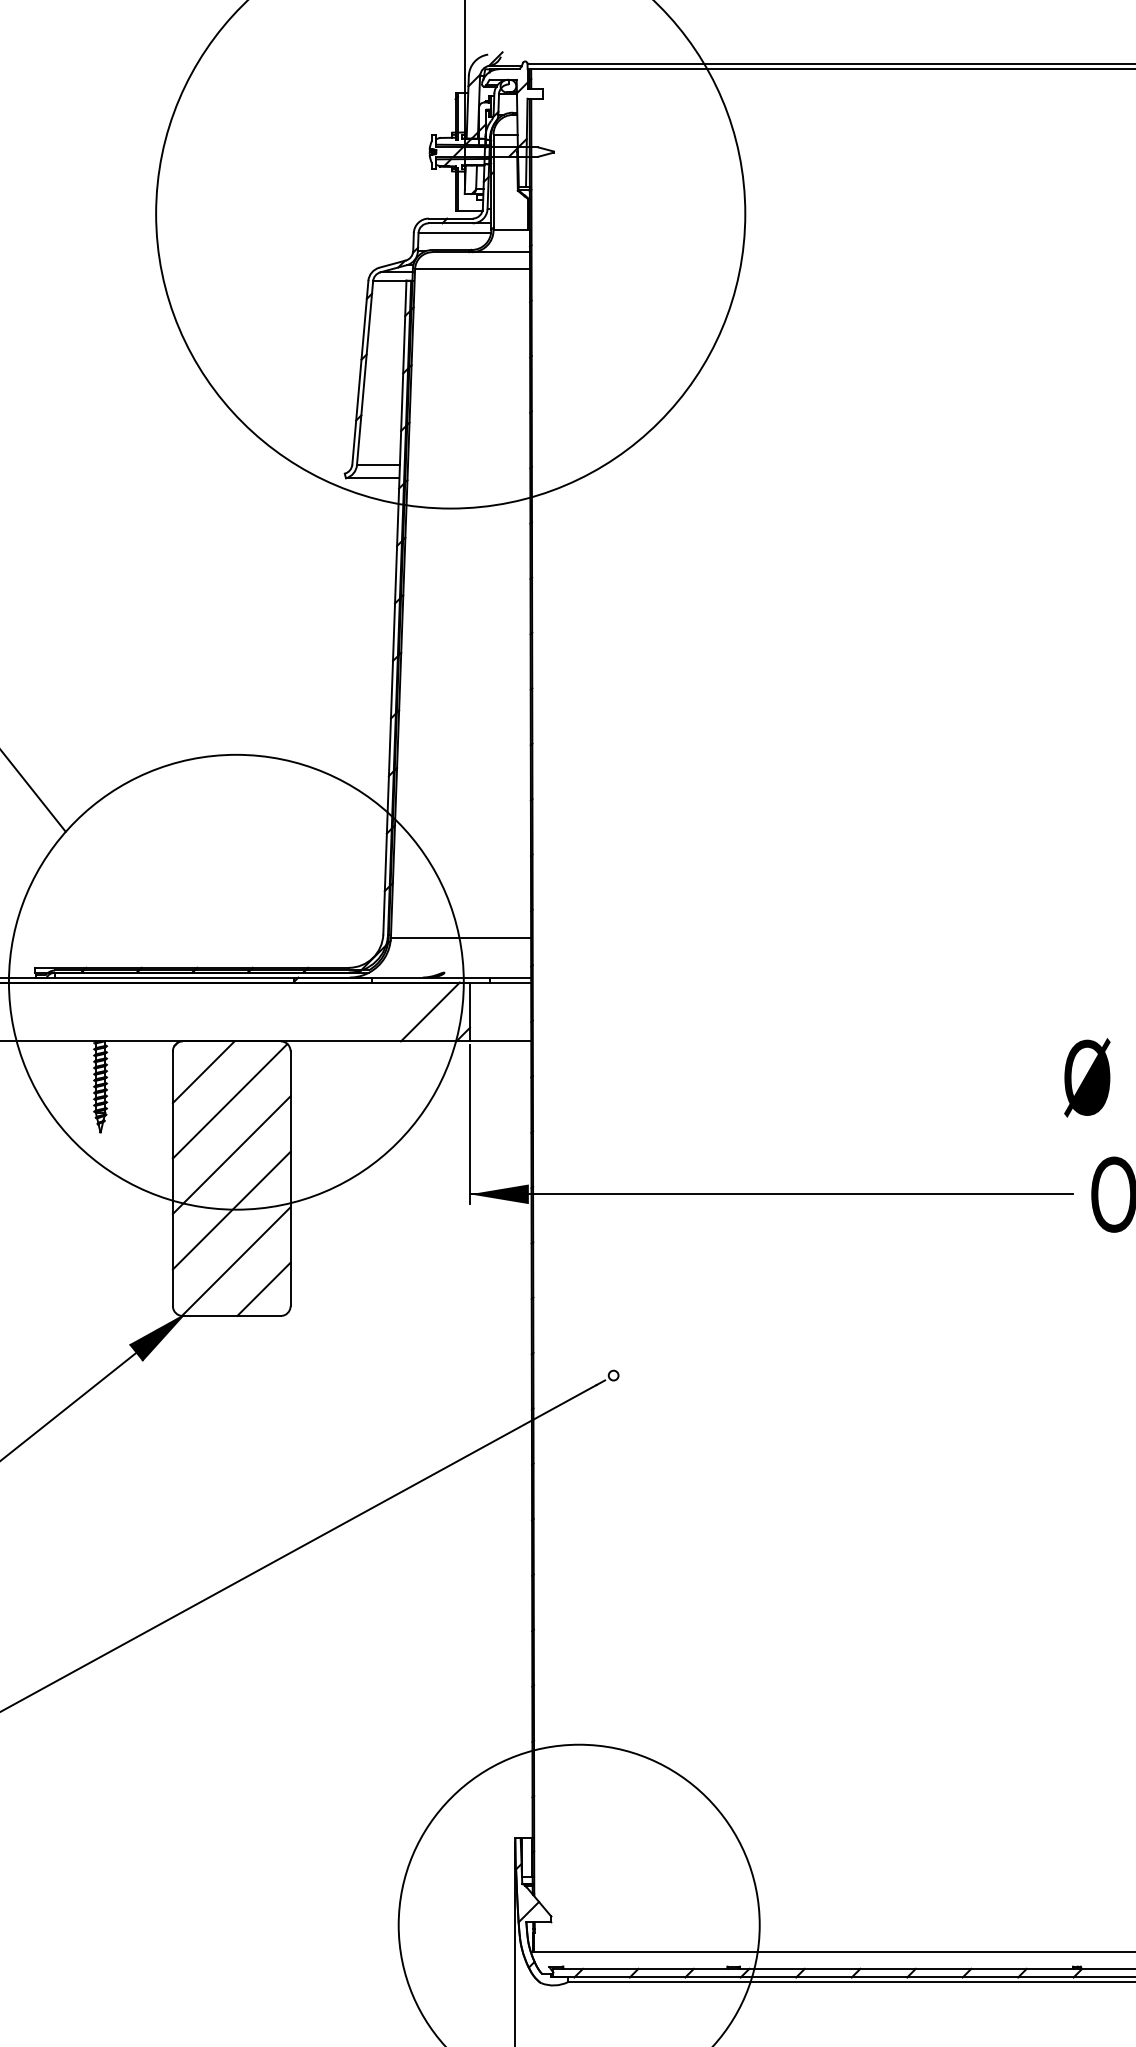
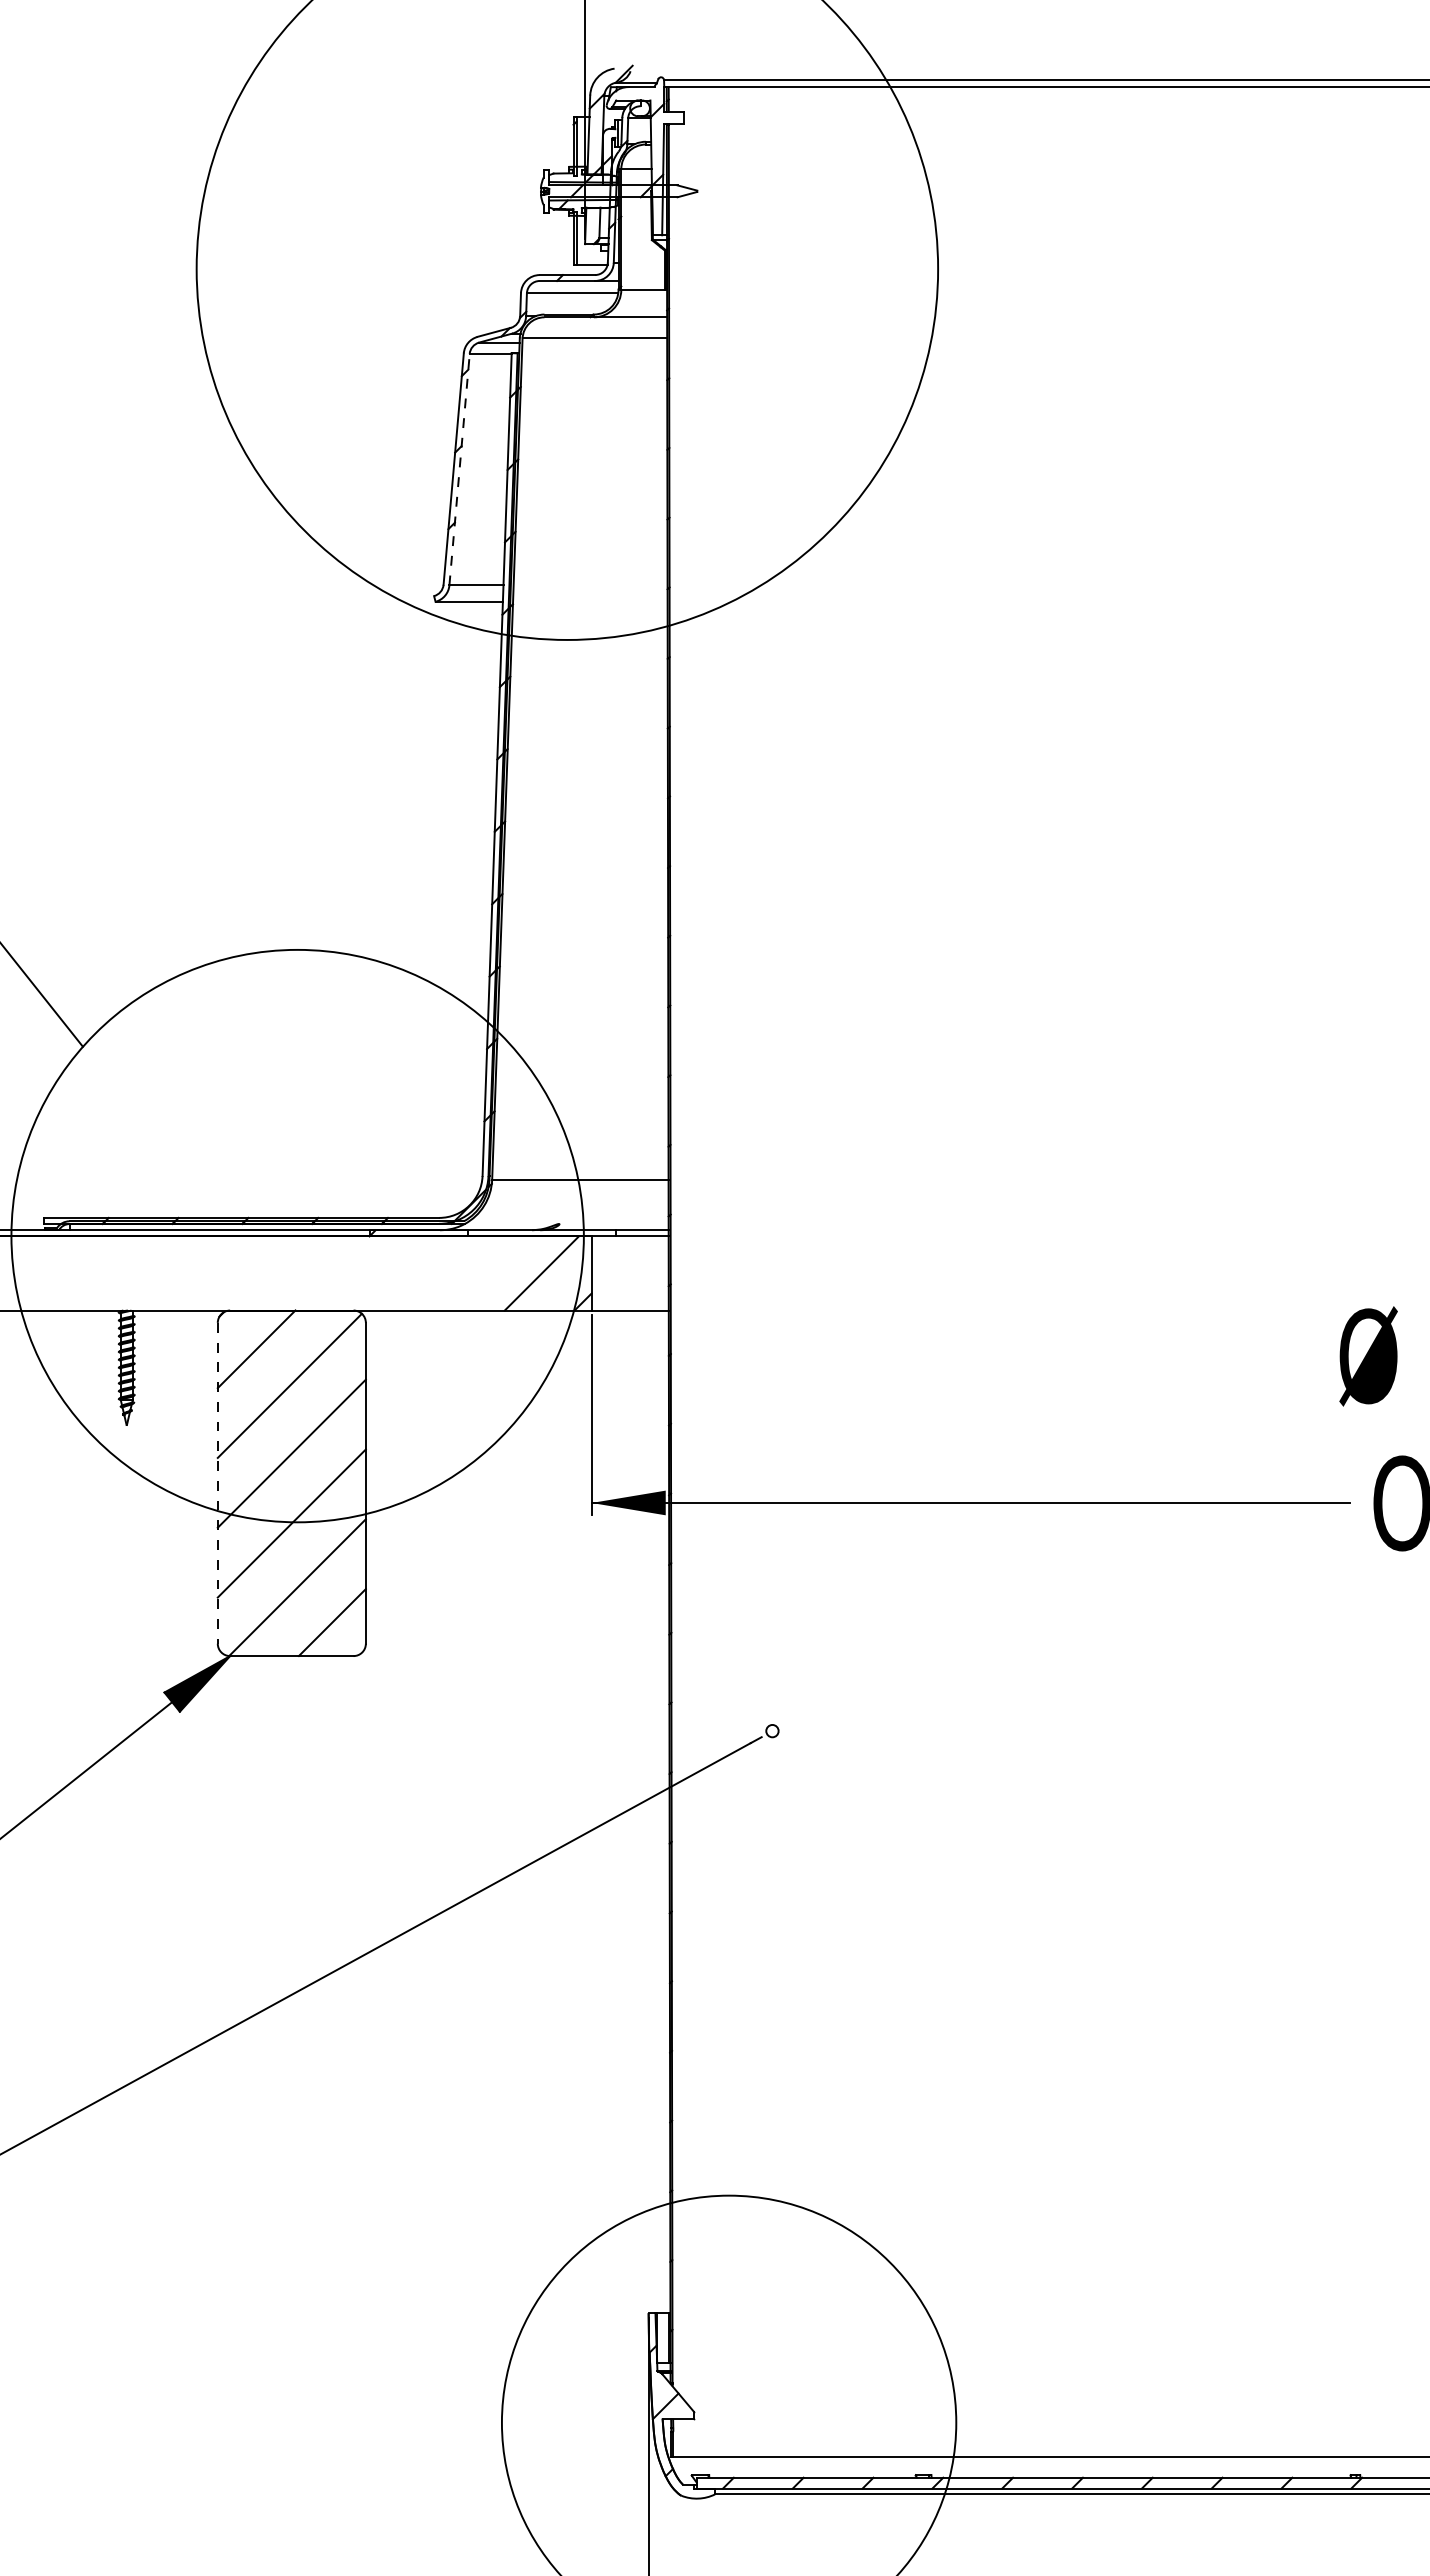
line: (364, 373) -> (459, 469), solid -> dashed
line: (172, 1178) -> (217, 1483), solid -> dashed

